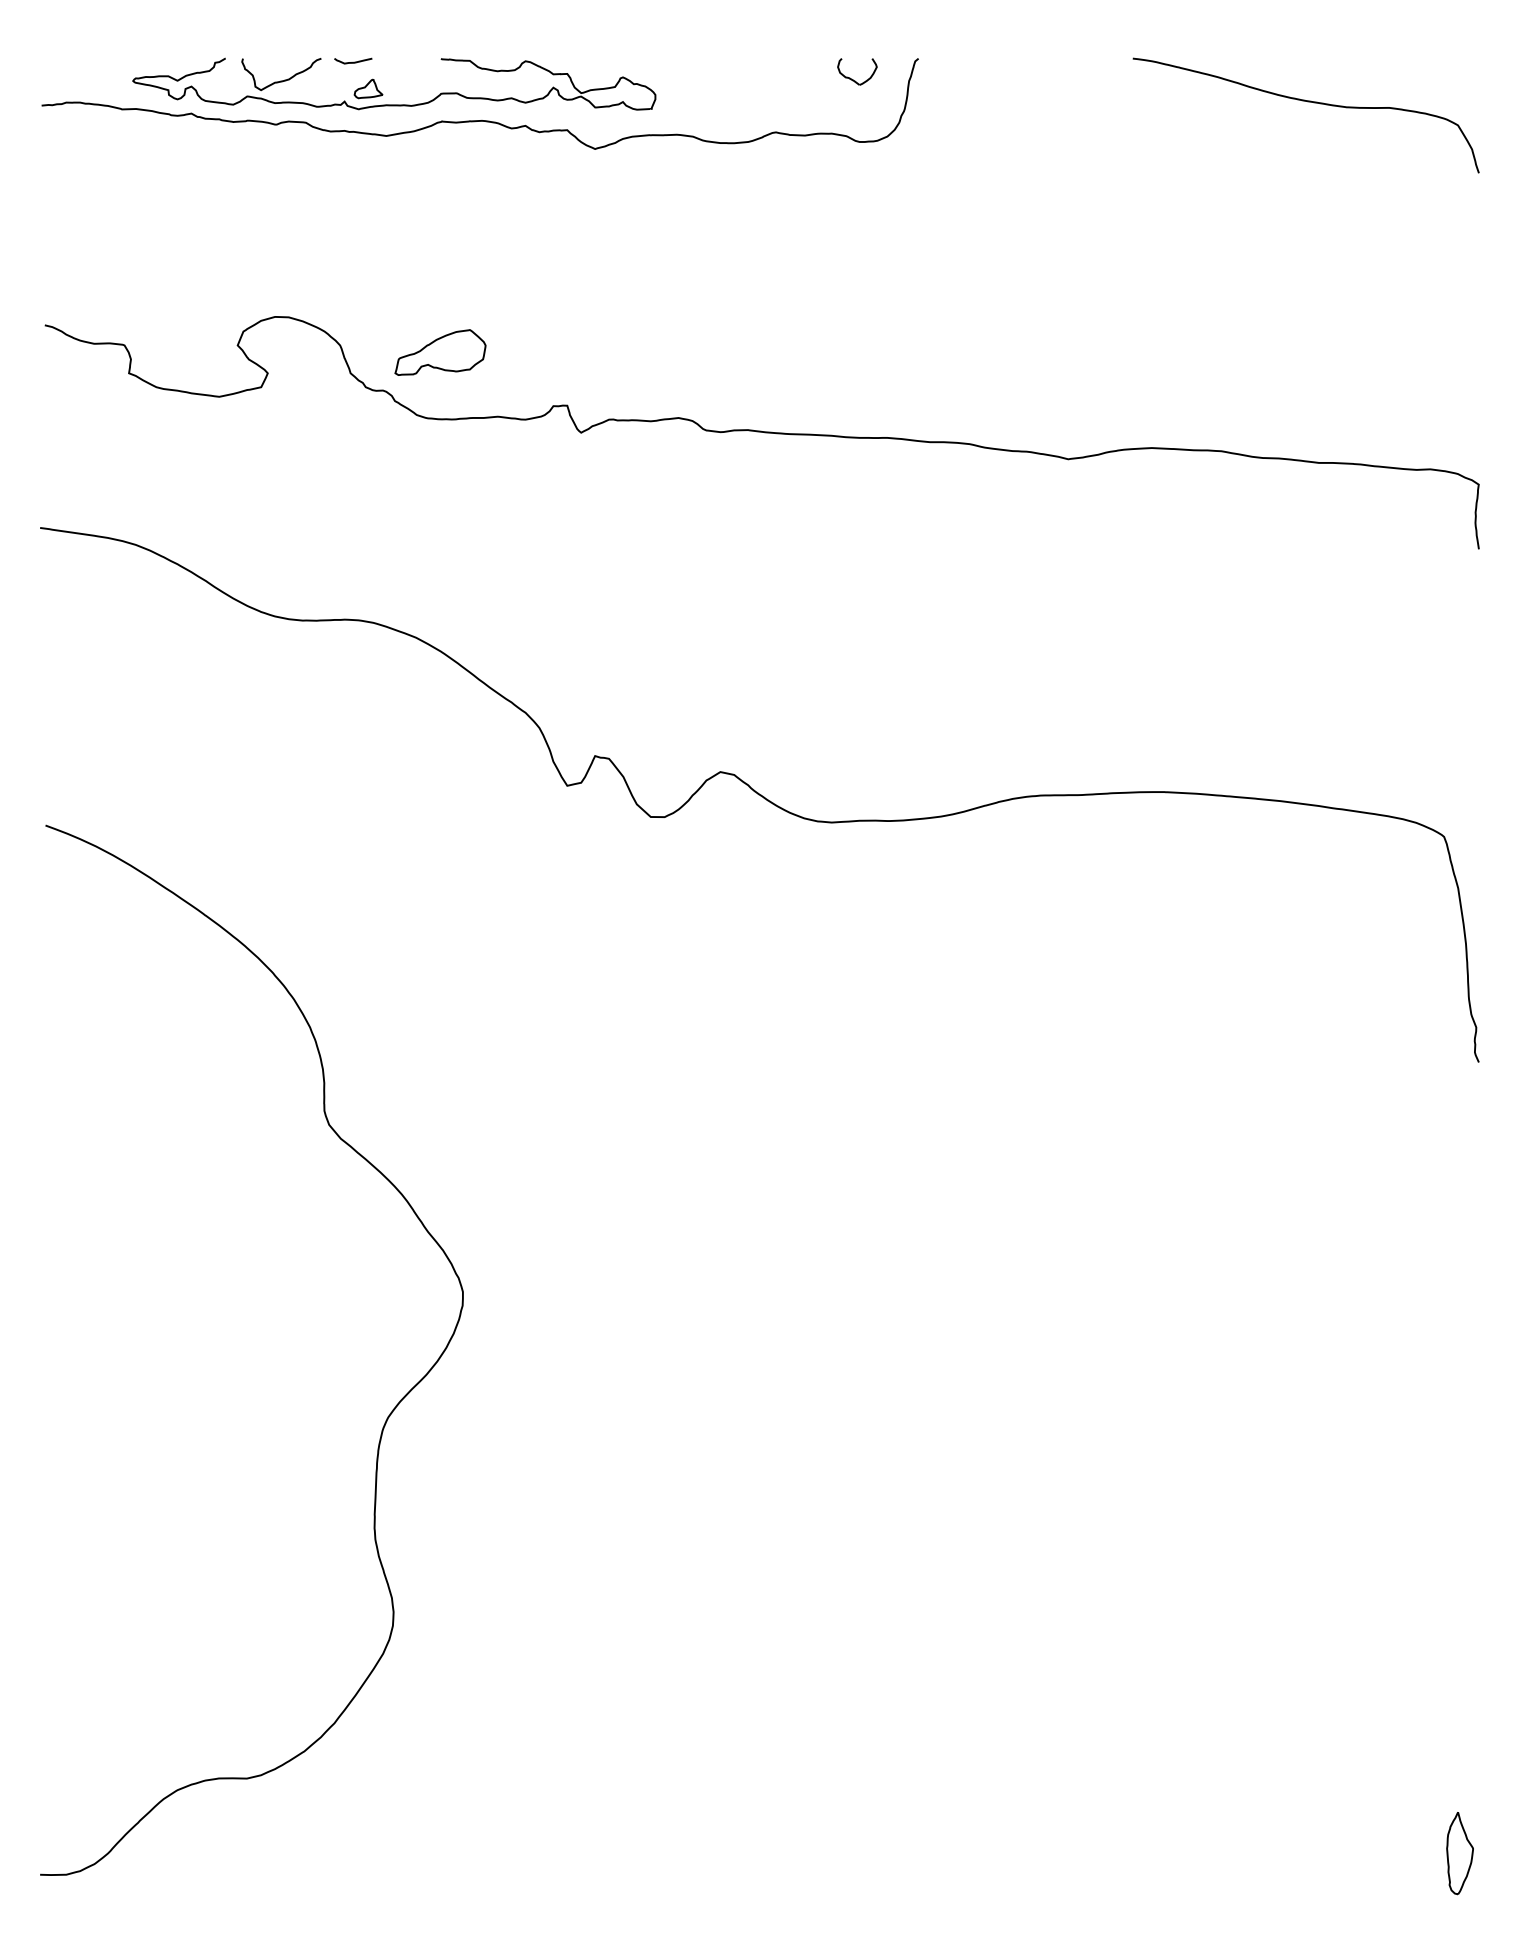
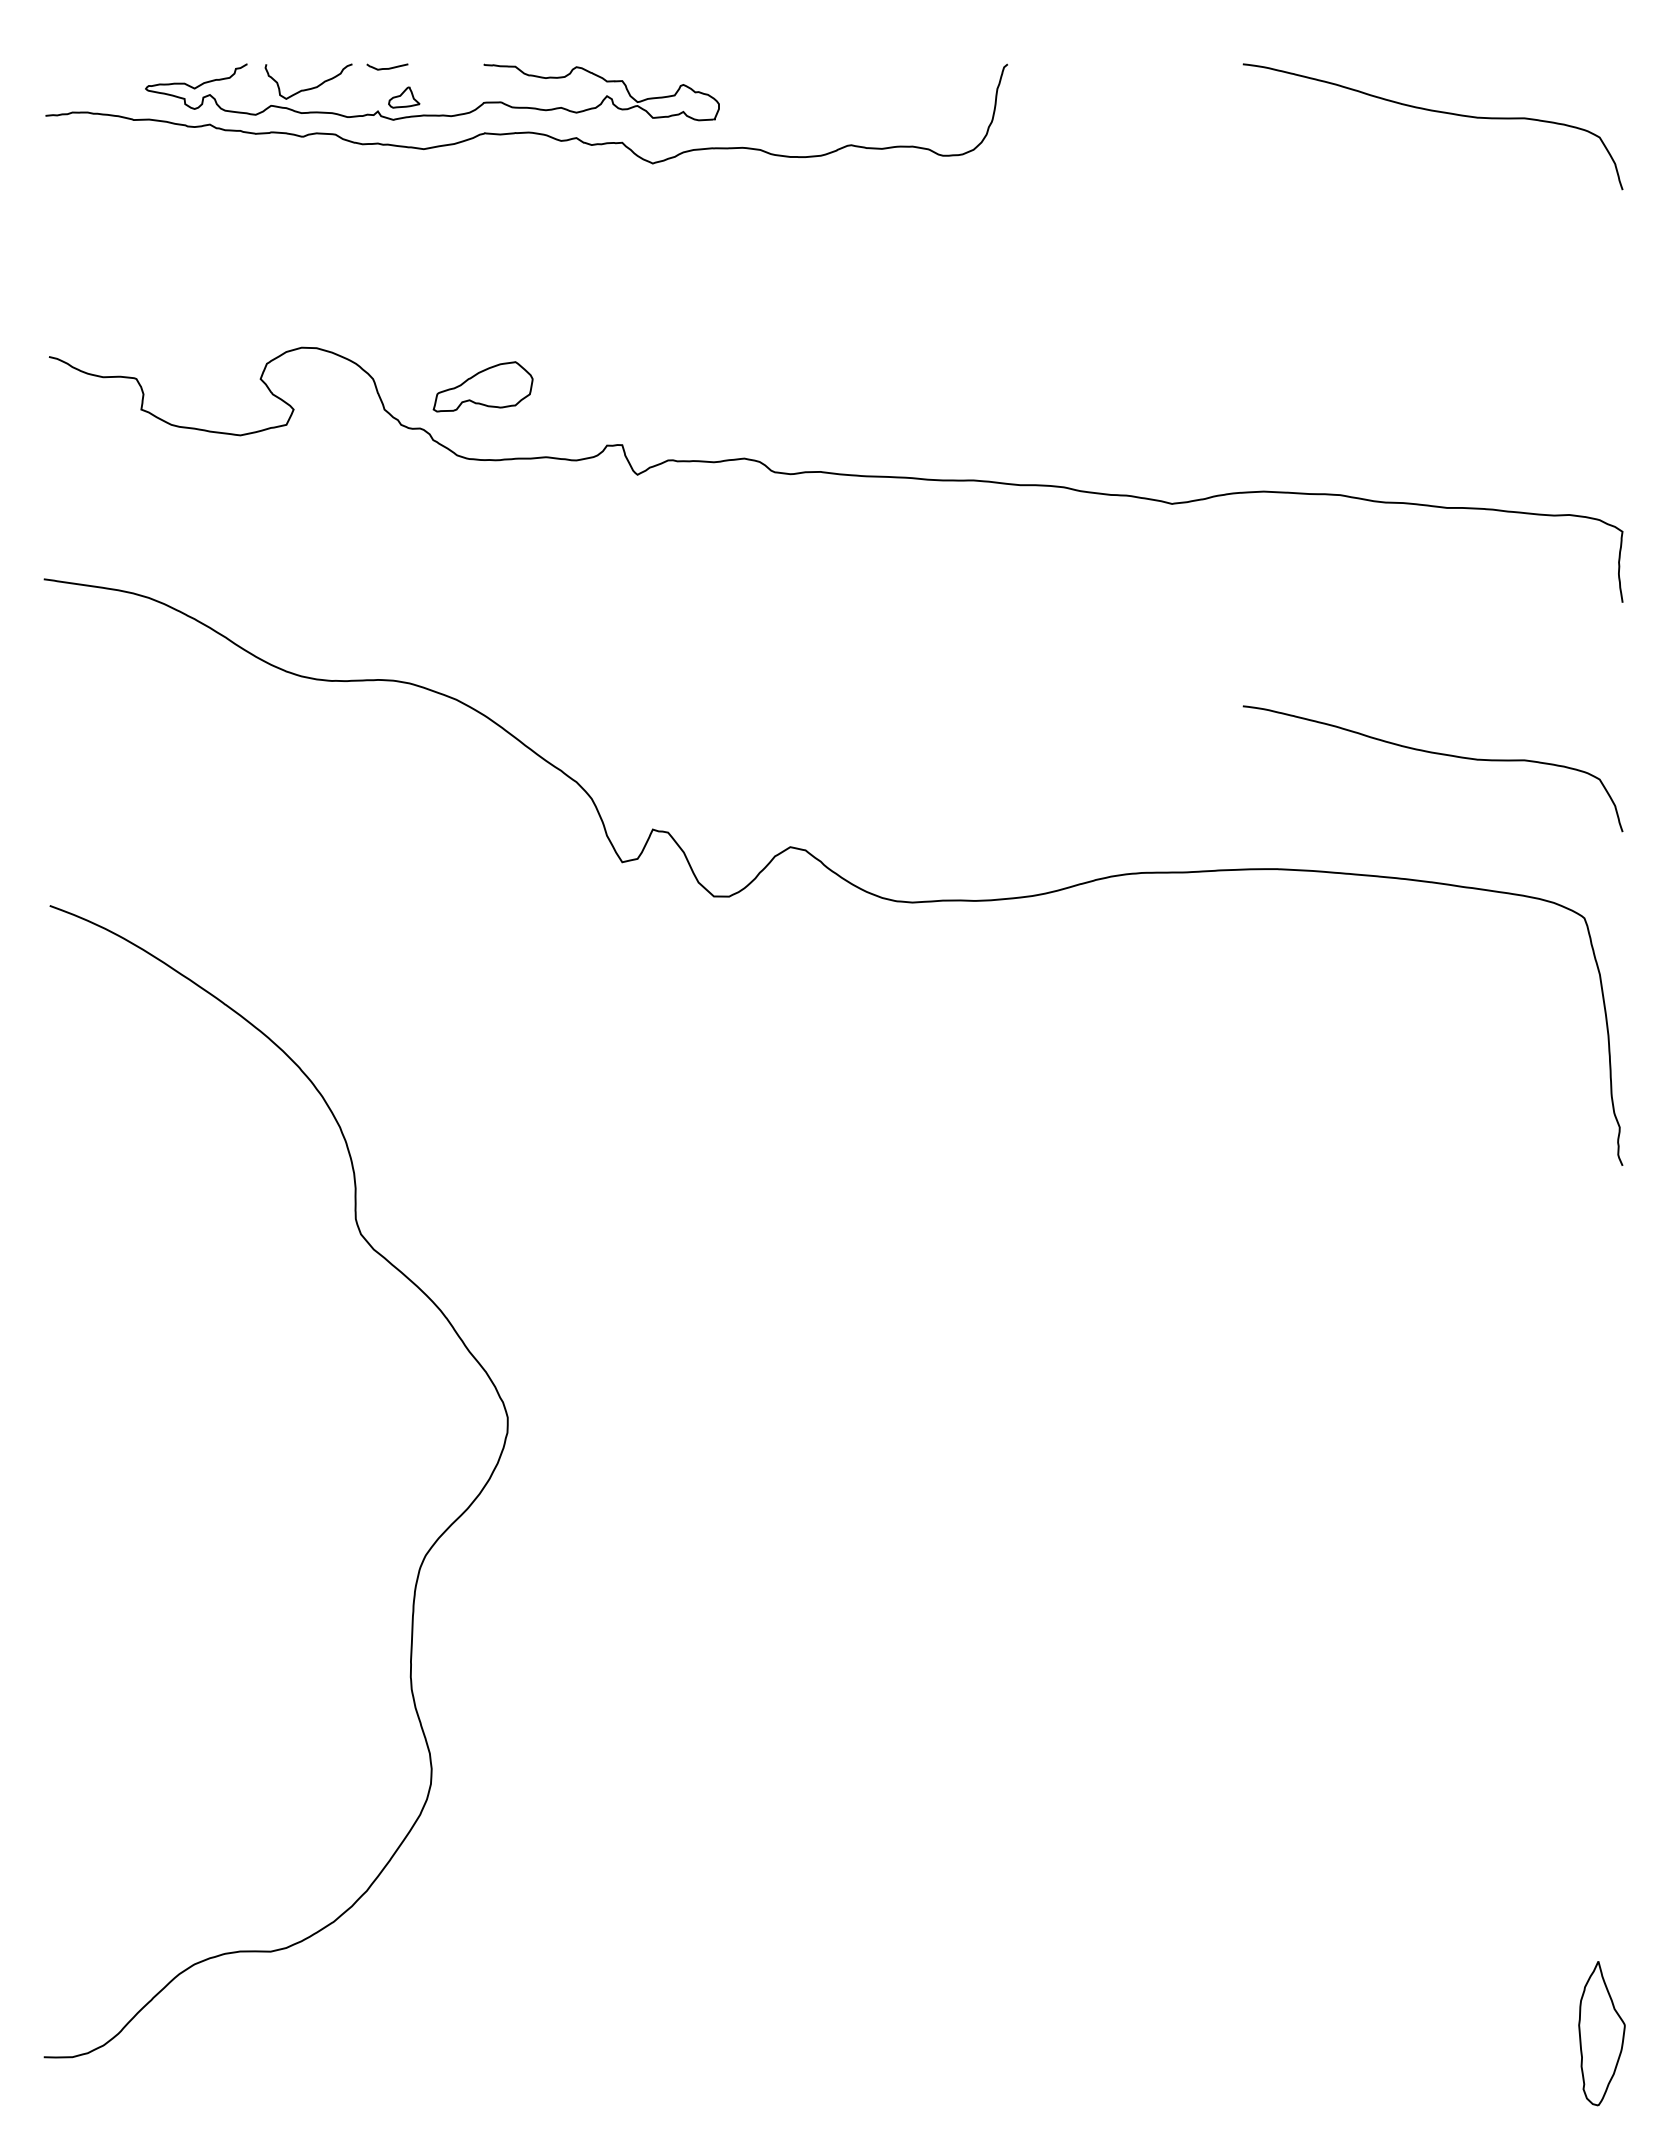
part: (852, 78) -> (935, 86), removed
curve: (1308, 687) -> (1435, 754), added
part: (1459, 1853) -> (1601, 2033), size x1.6

